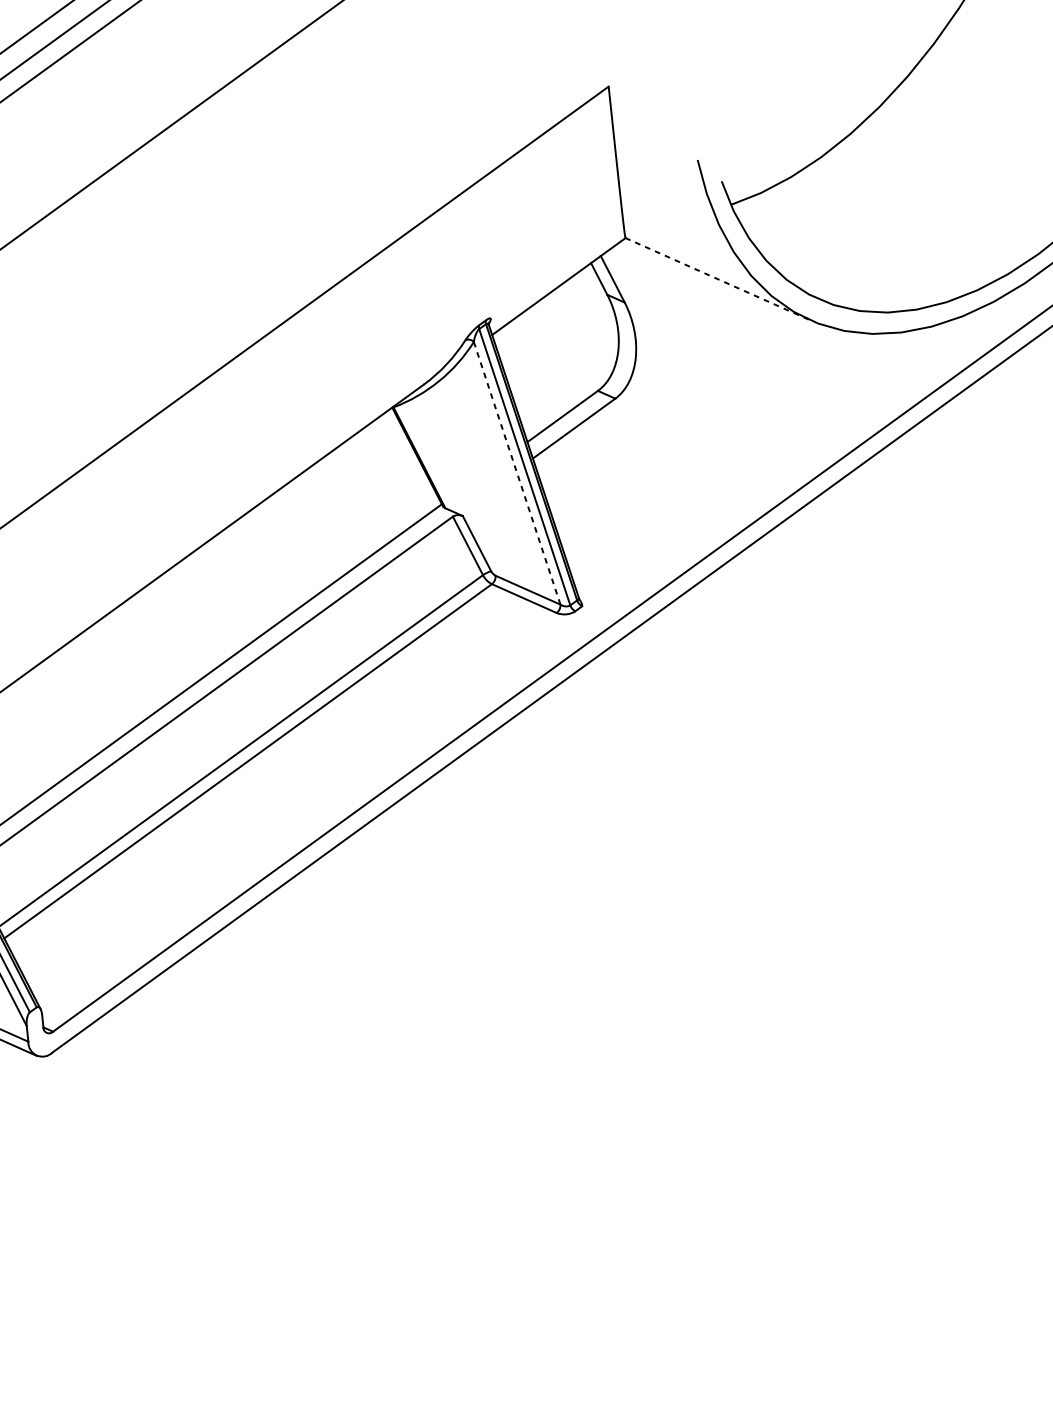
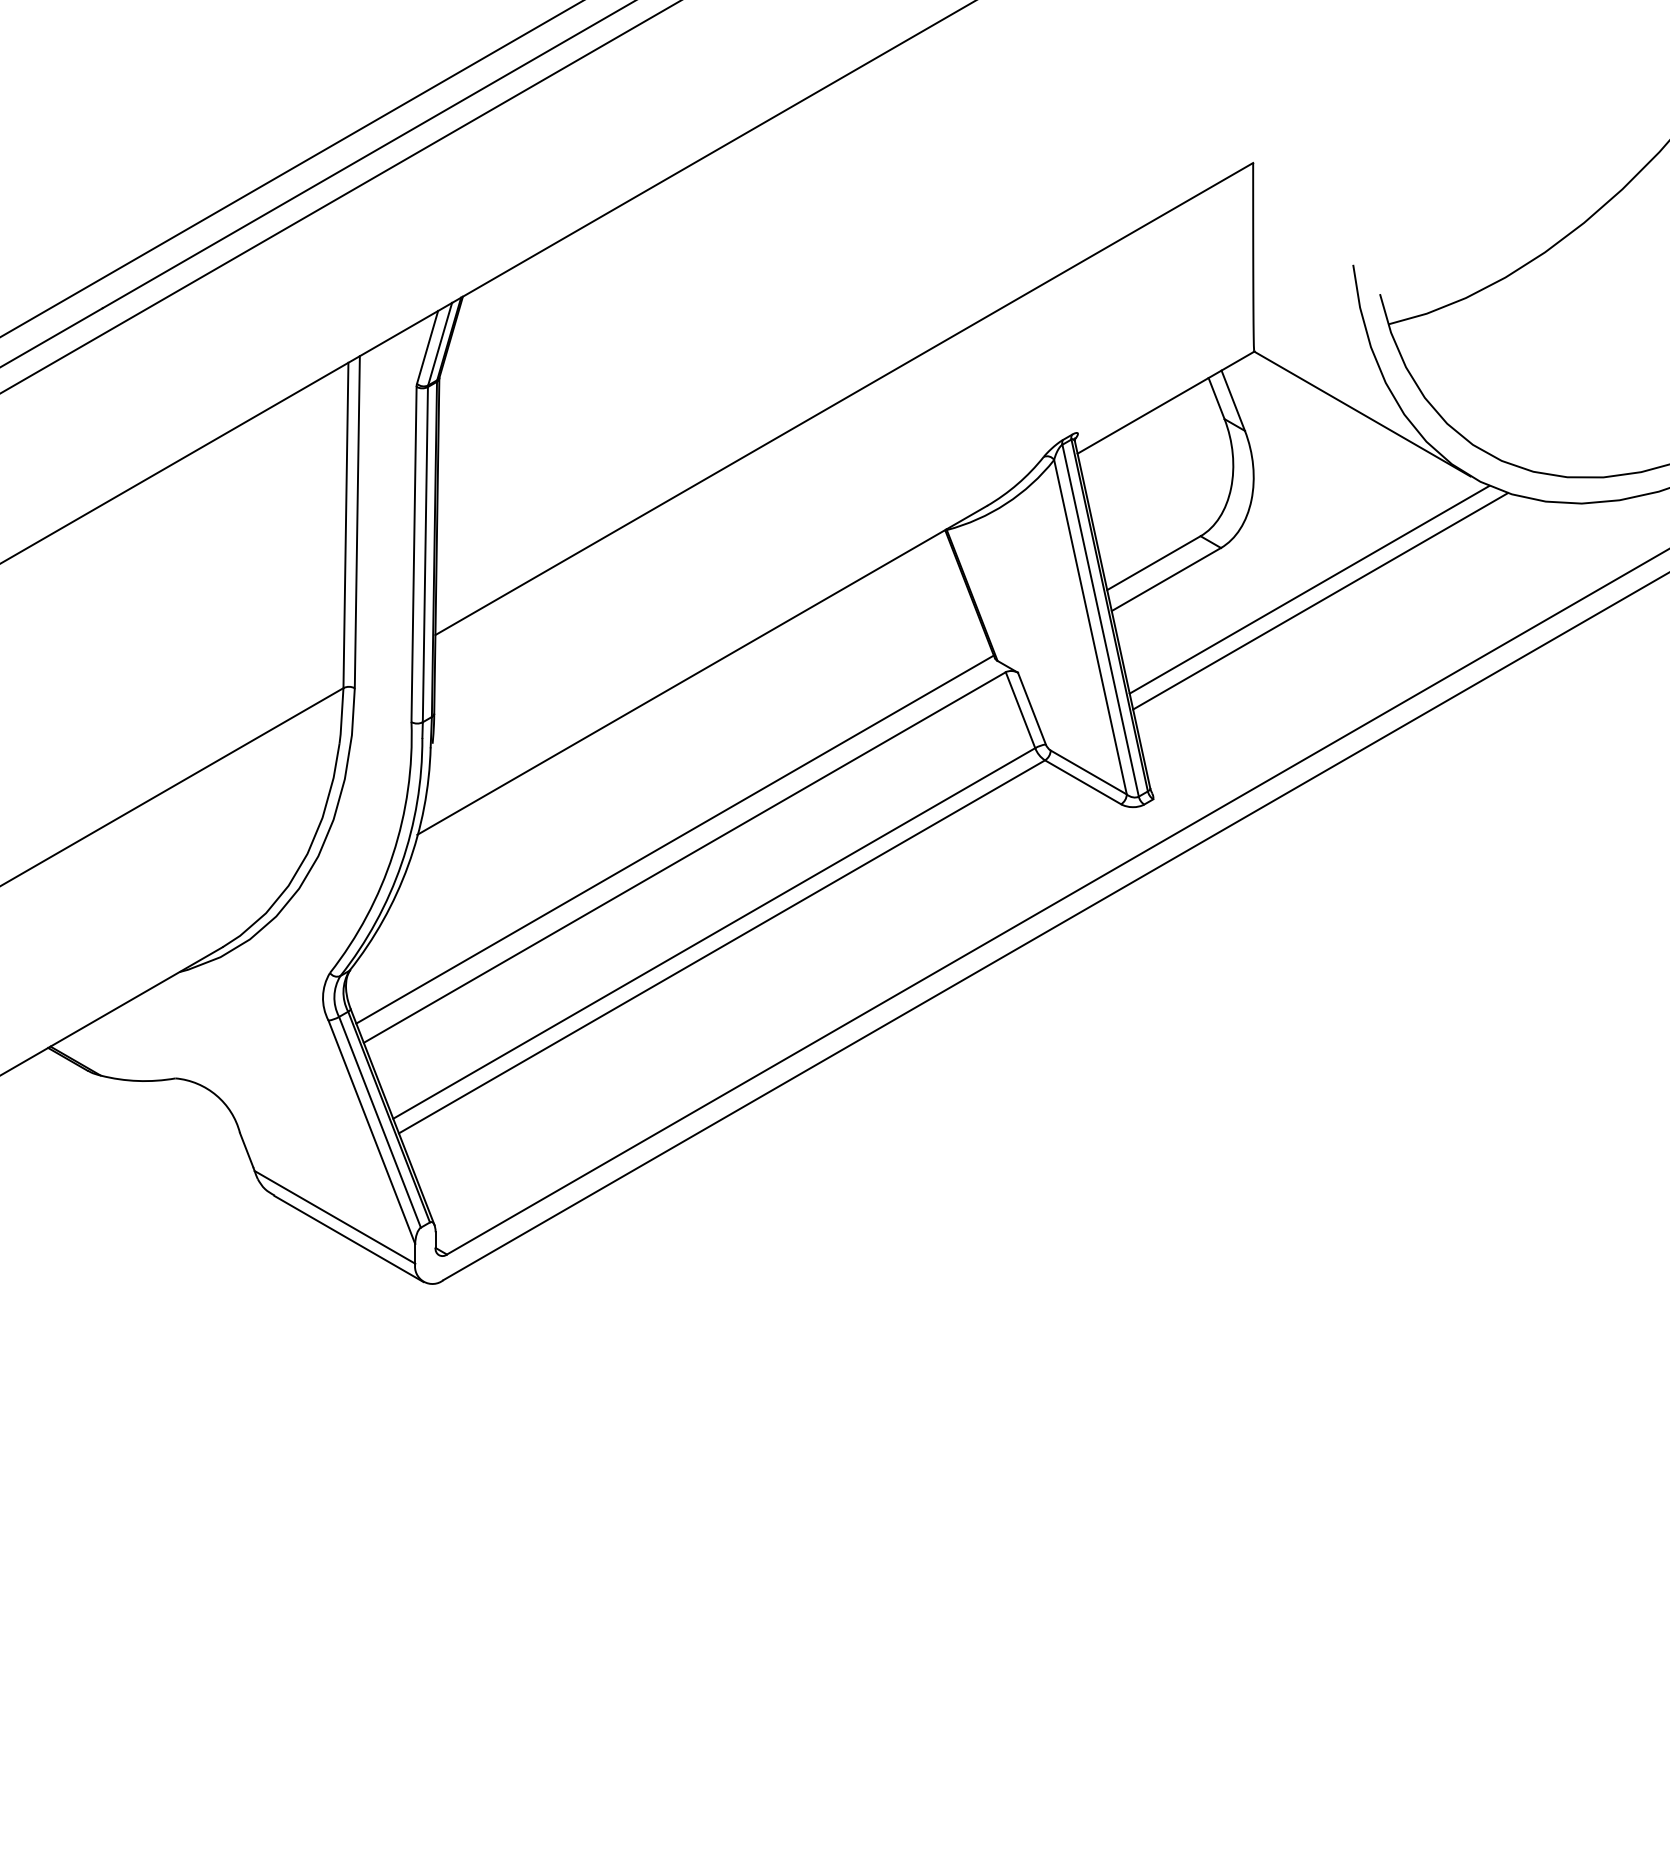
line: (717, 279) -> (1362, 414), dashed -> solid
line: (689, 424) -> (1309, 589), added
line: (699, 433) -> (1320, 601), added
line: (517, 472) -> (1090, 626), dashed -> solid

